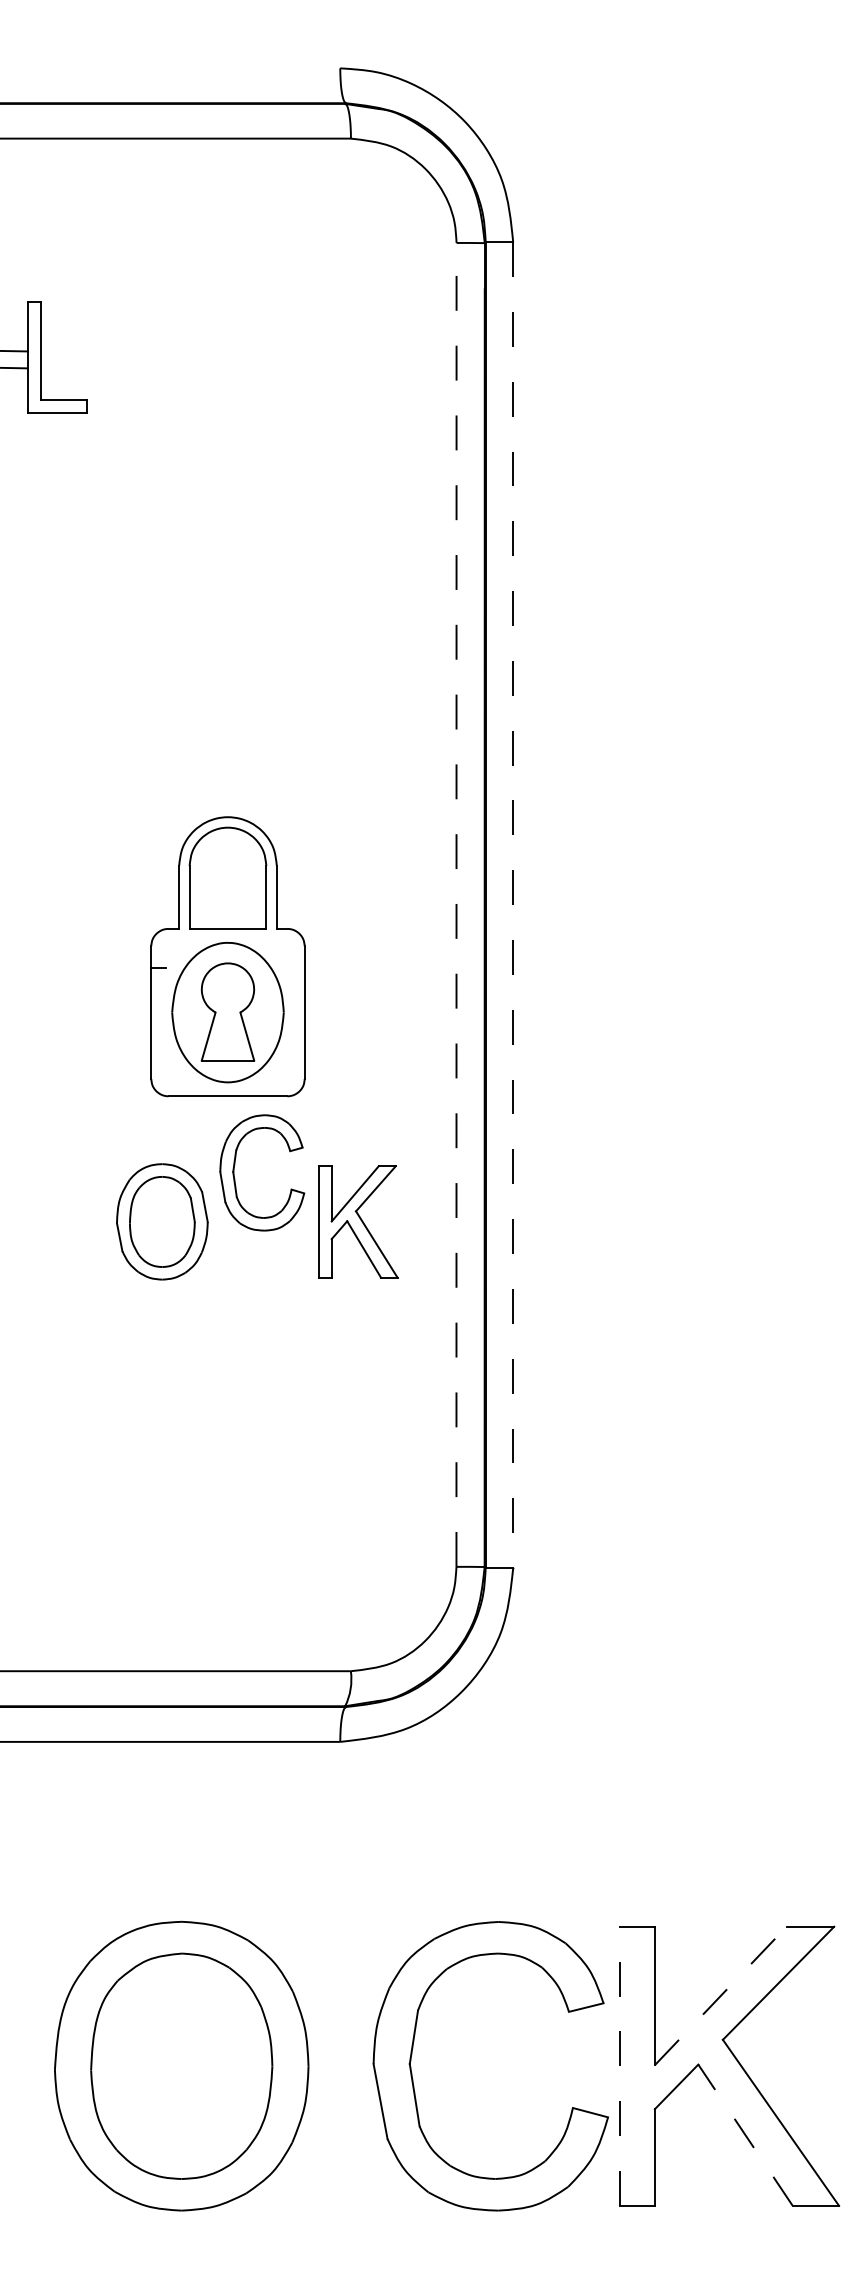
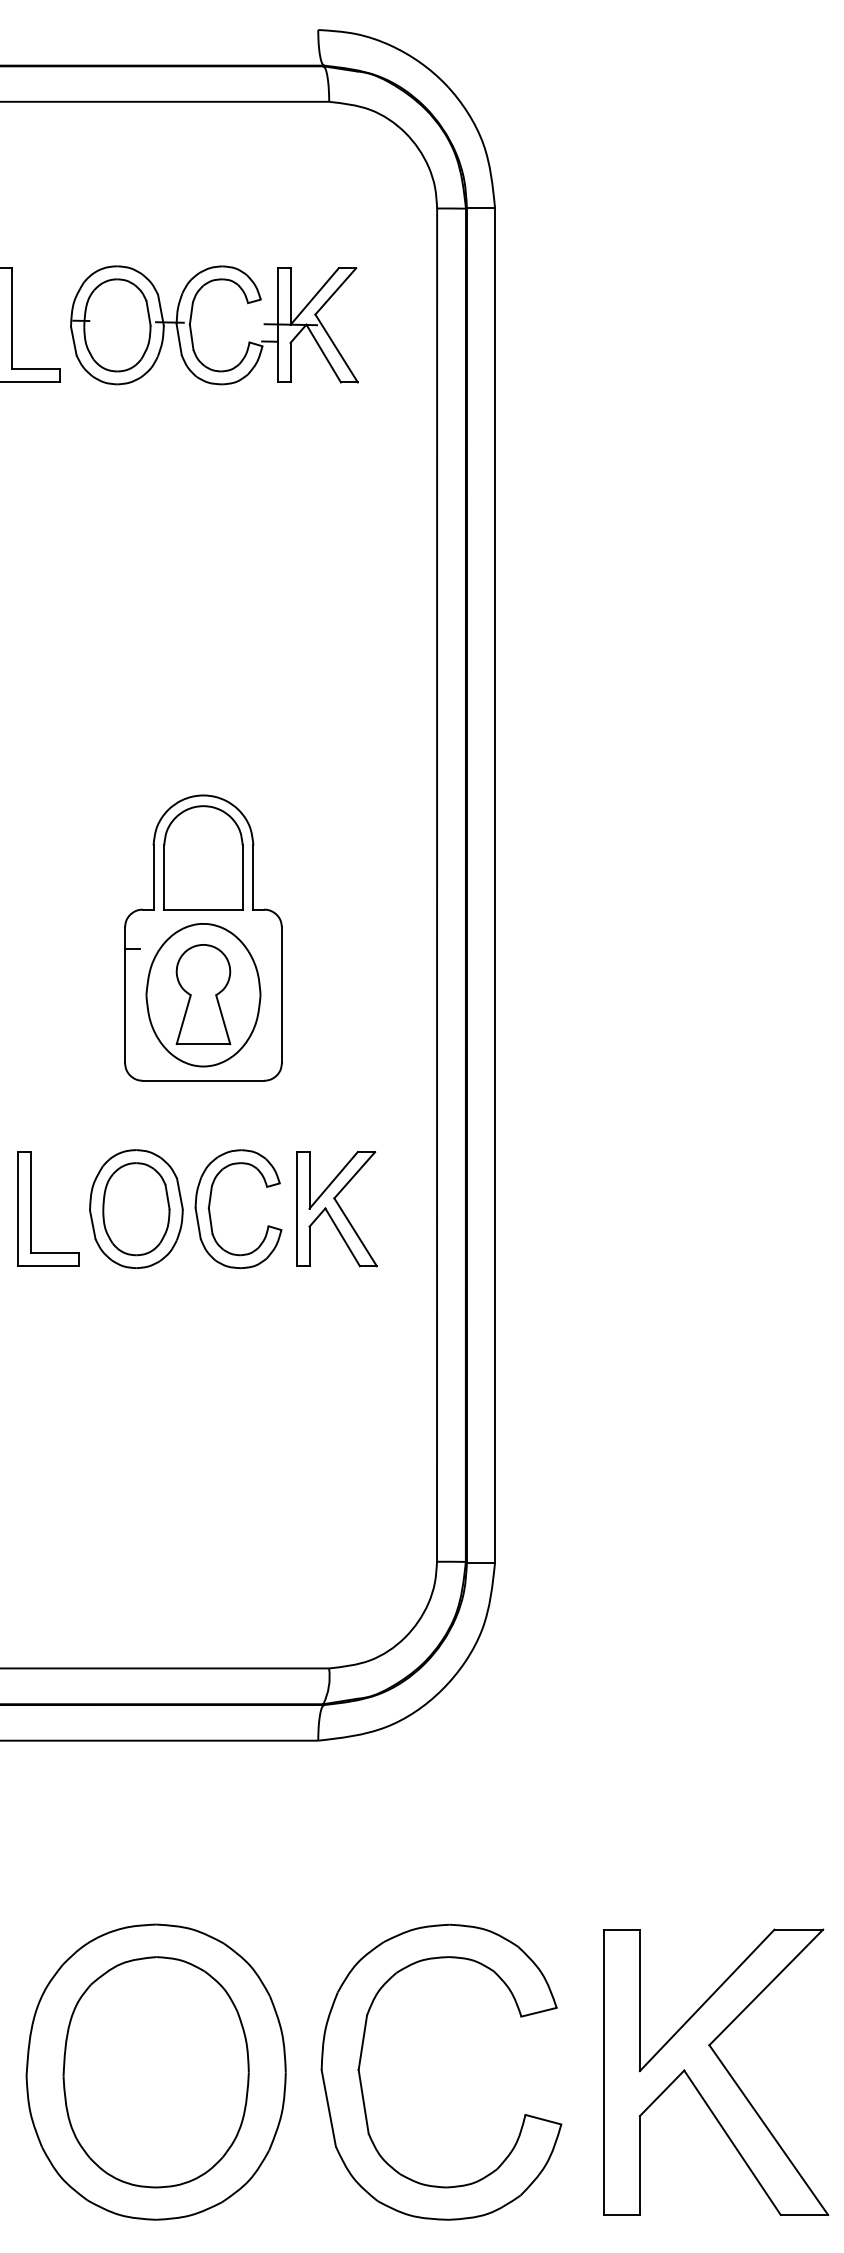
part: (216, 352) -> (191, 320), added
line: (456, 904) -> (437, 884), dashed -> solid
line: (513, 905) -> (495, 885), dashed -> solid
part: (235, 1178) -> (211, 1214), moved
part: (59, 1221) -> (31, 1208), added
line: (720, 1995) -> (706, 1999), dashed -> solid
line: (619, 2066) -> (603, 2072), dashed -> solid
part: (413, 2079) -> (362, 2085), moved
line: (745, 2135) -> (732, 2143), dashed -> solid

